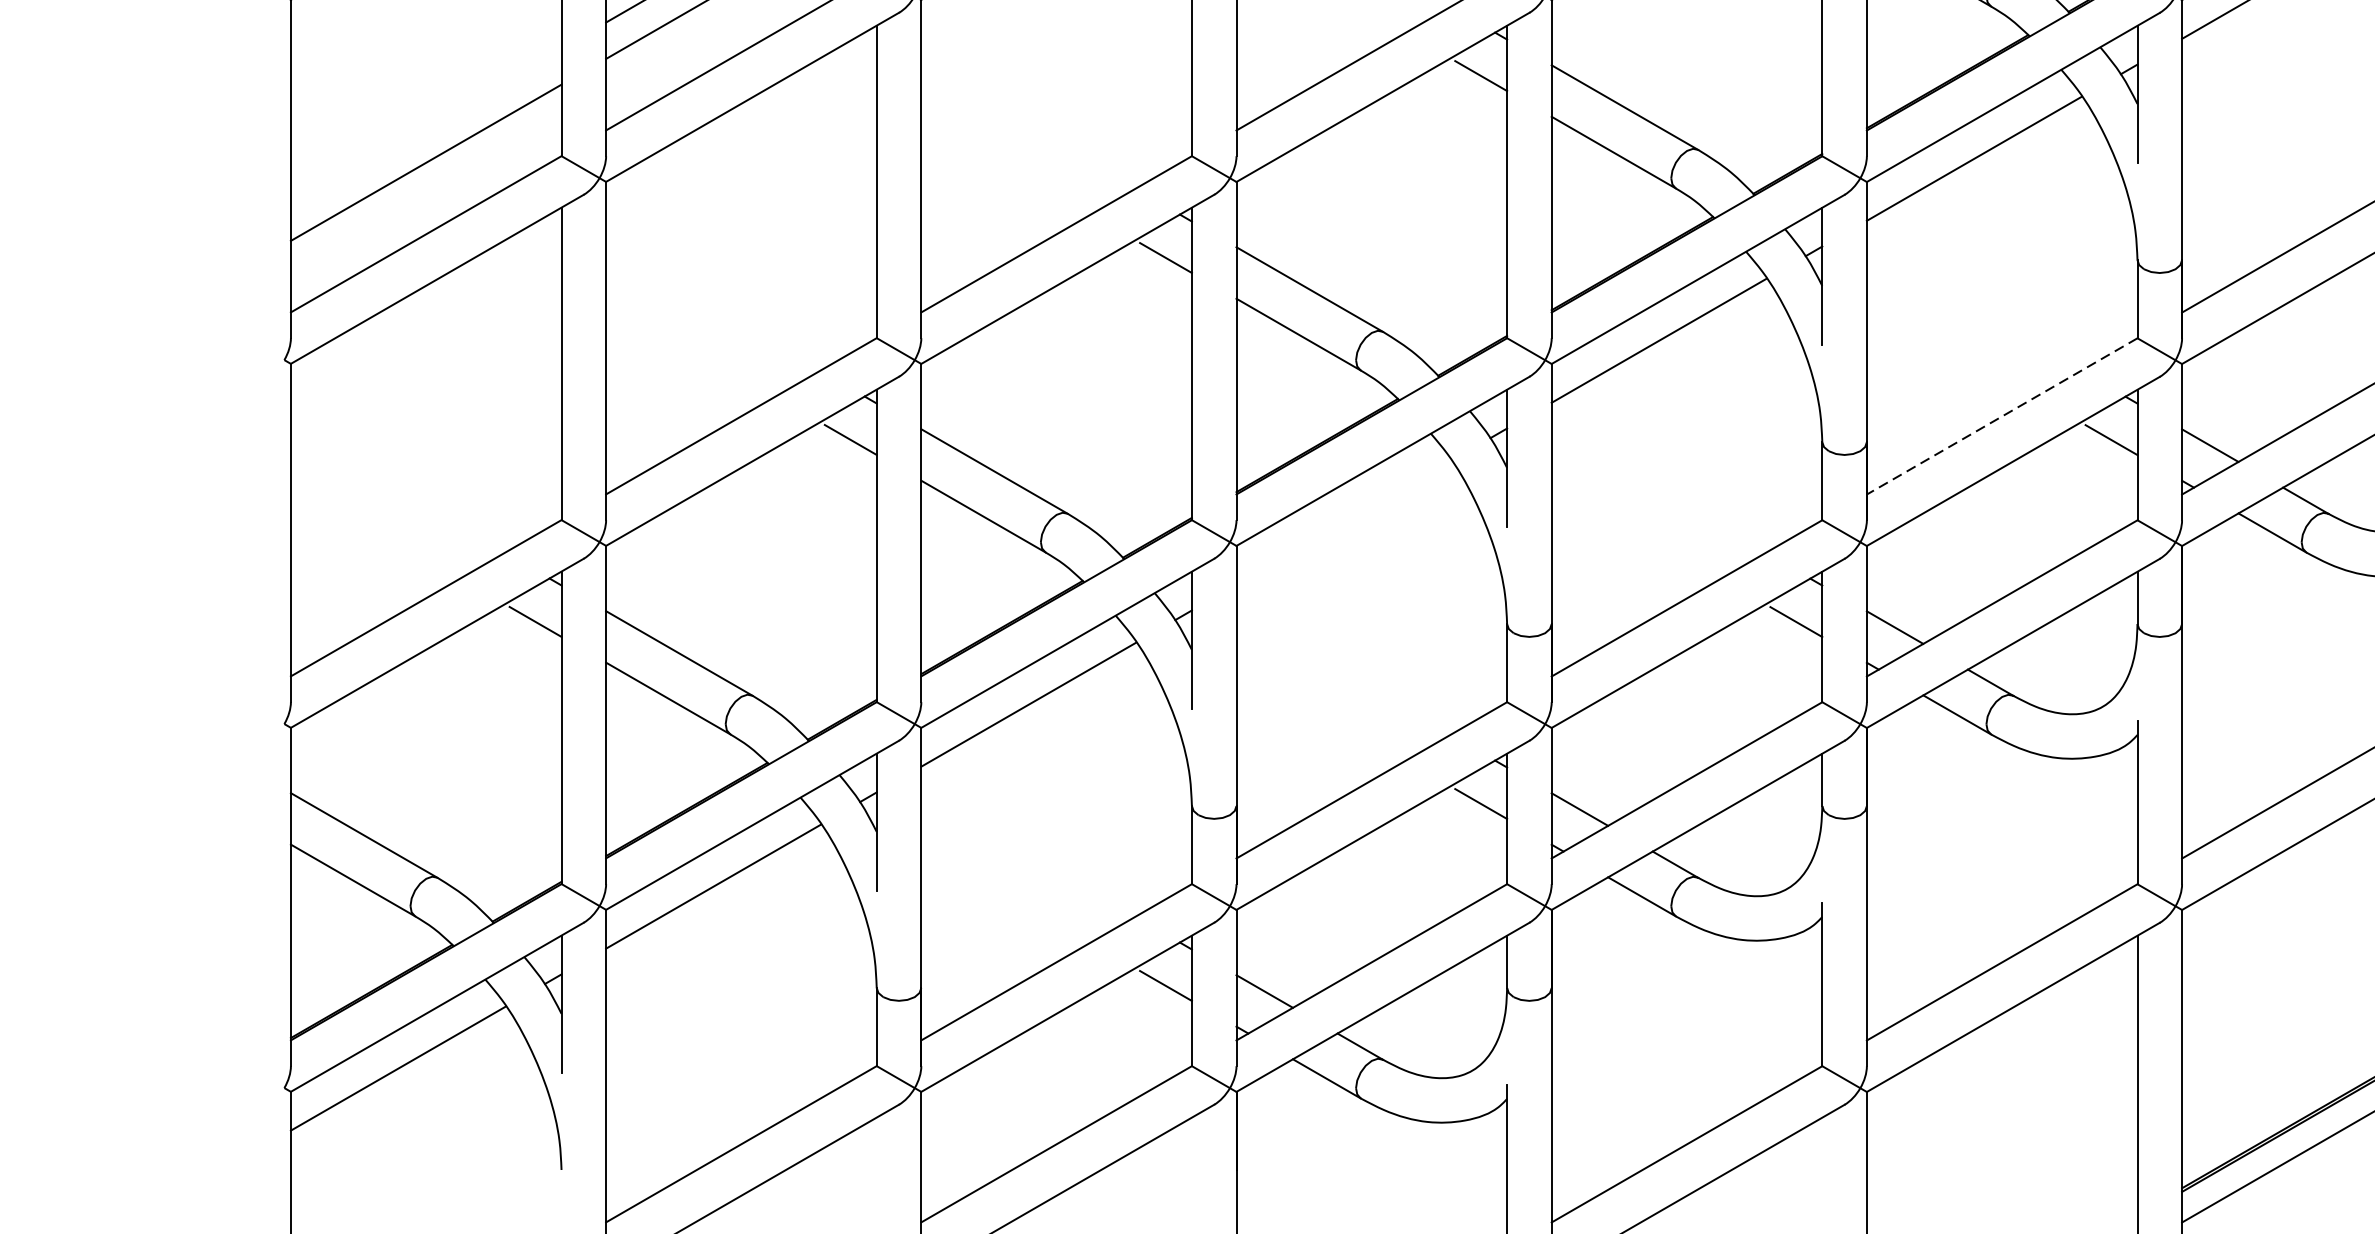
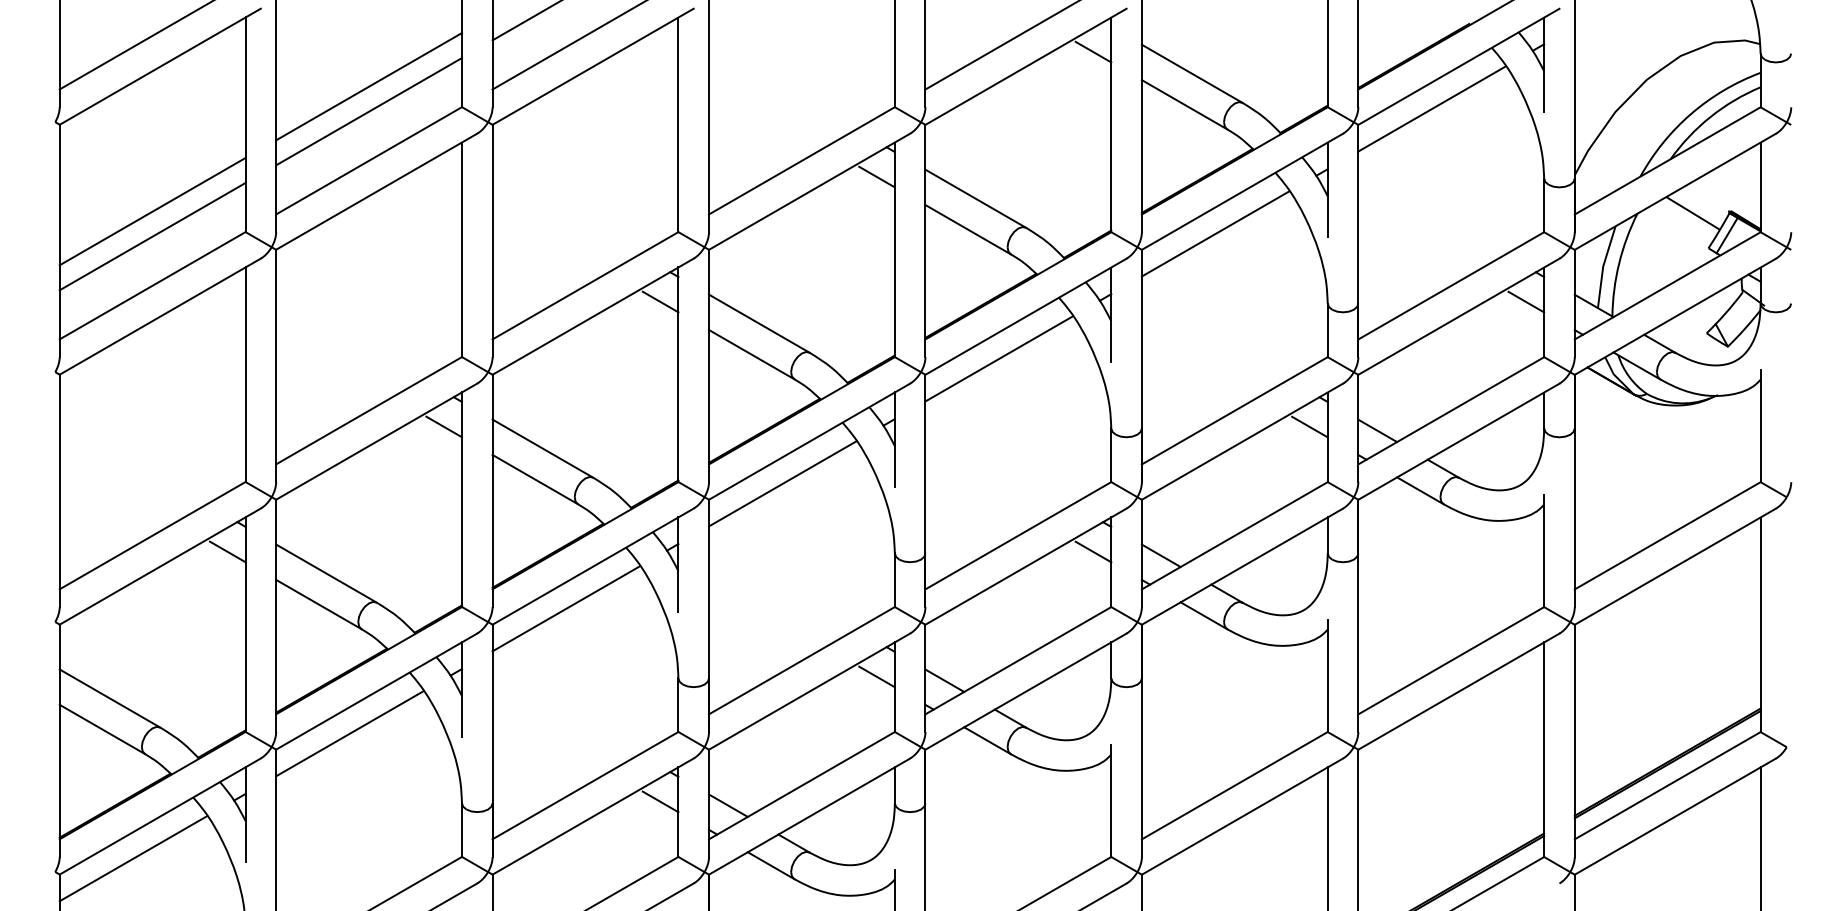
line: (426, 126) -> (152, 211), added
line: (2001, 417) -> (1234, 411), dashed -> solid
line: (1343, 522) -> (782, 483), added

